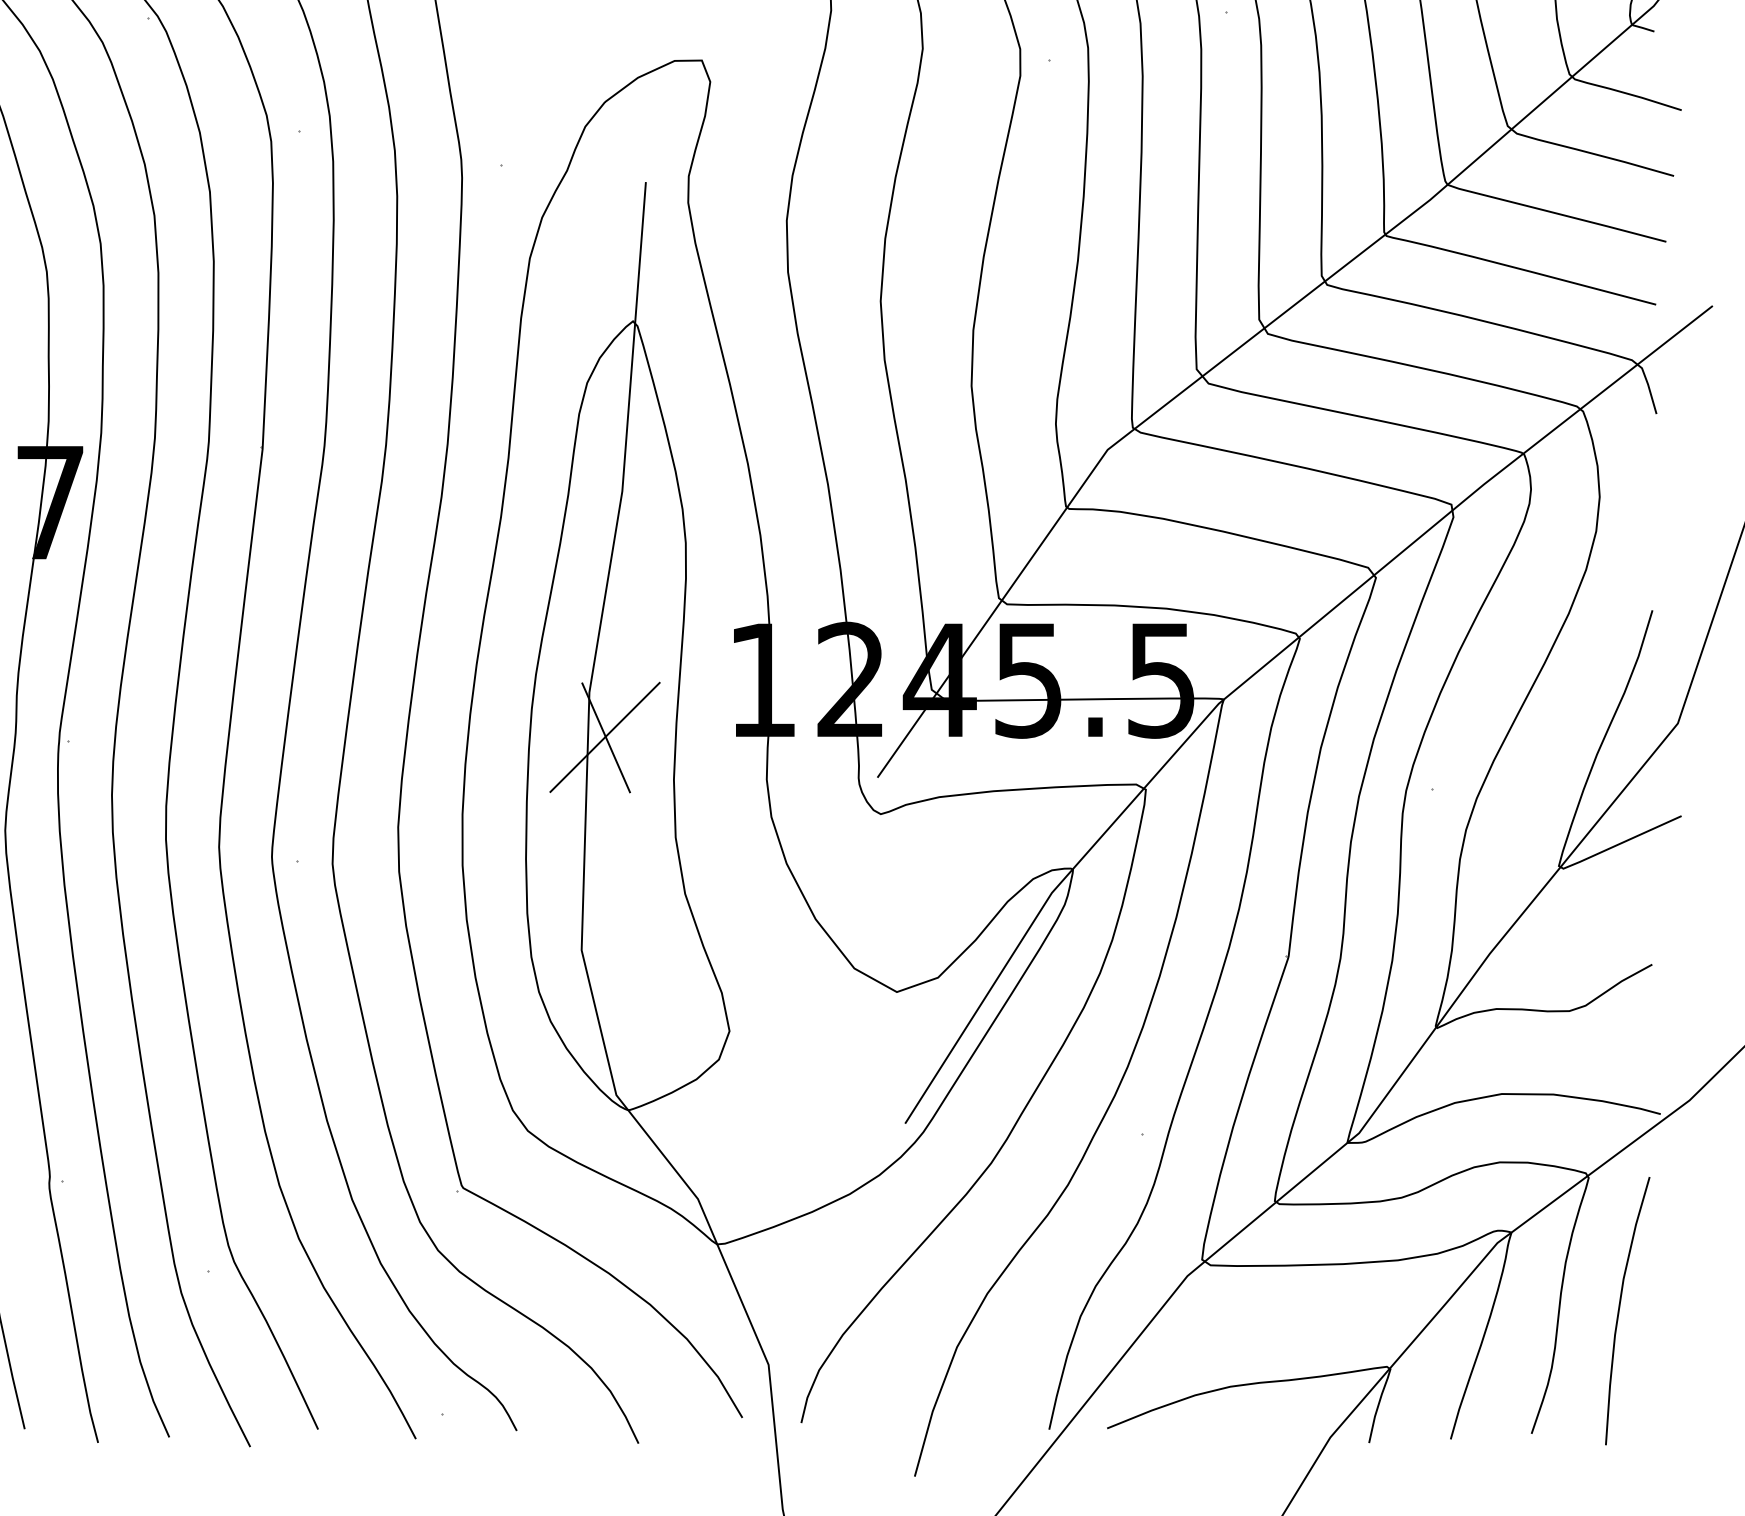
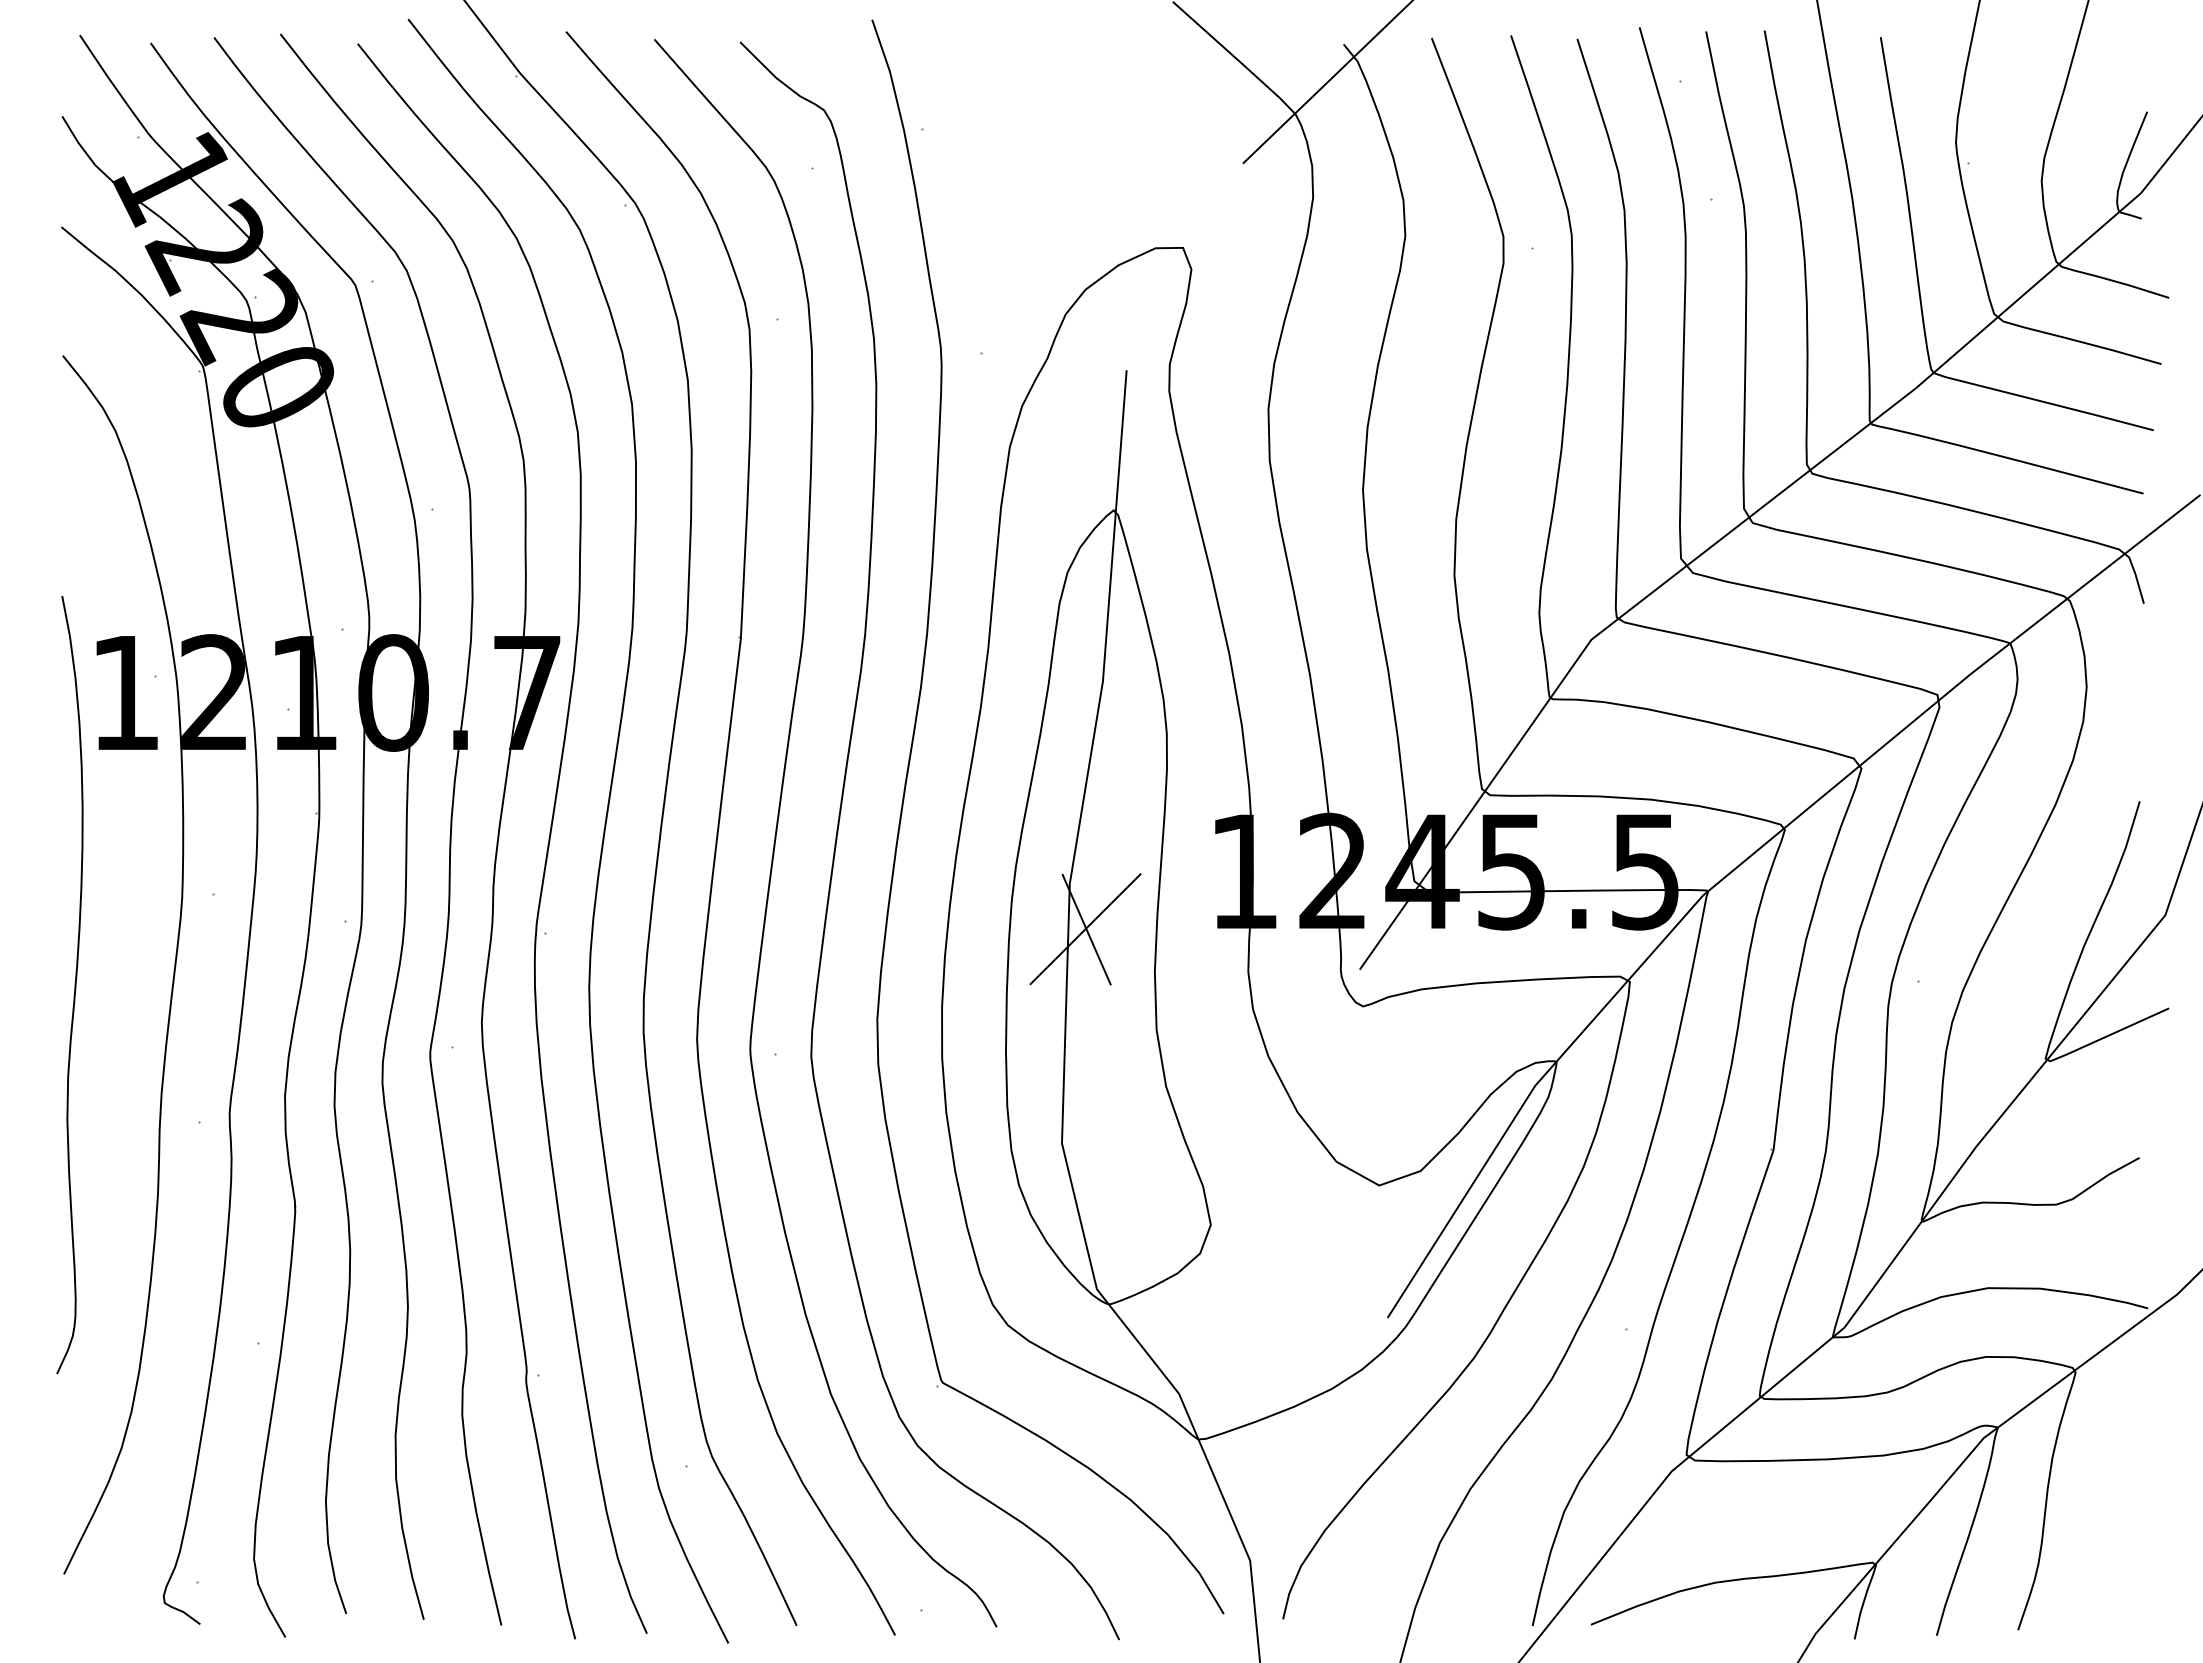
curve: (1620, 1308) -> (2107, 1504), removed

